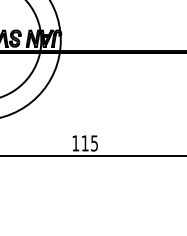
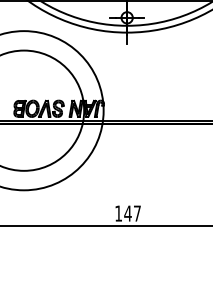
text: (89, 143) -> (132, 213), 115 -> 147

